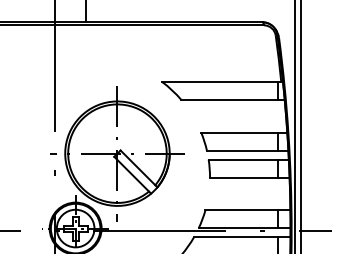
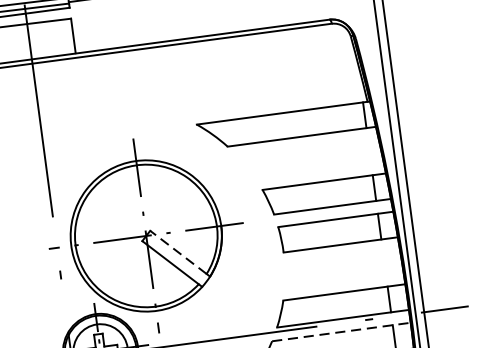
line: (137, 167) -> (177, 251), solid -> dashed
line: (242, 237) -> (341, 332), solid -> dashed

